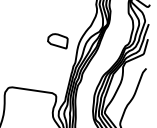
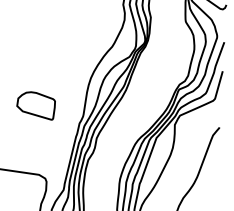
part: (57, 41) -> (35, 106), moved

